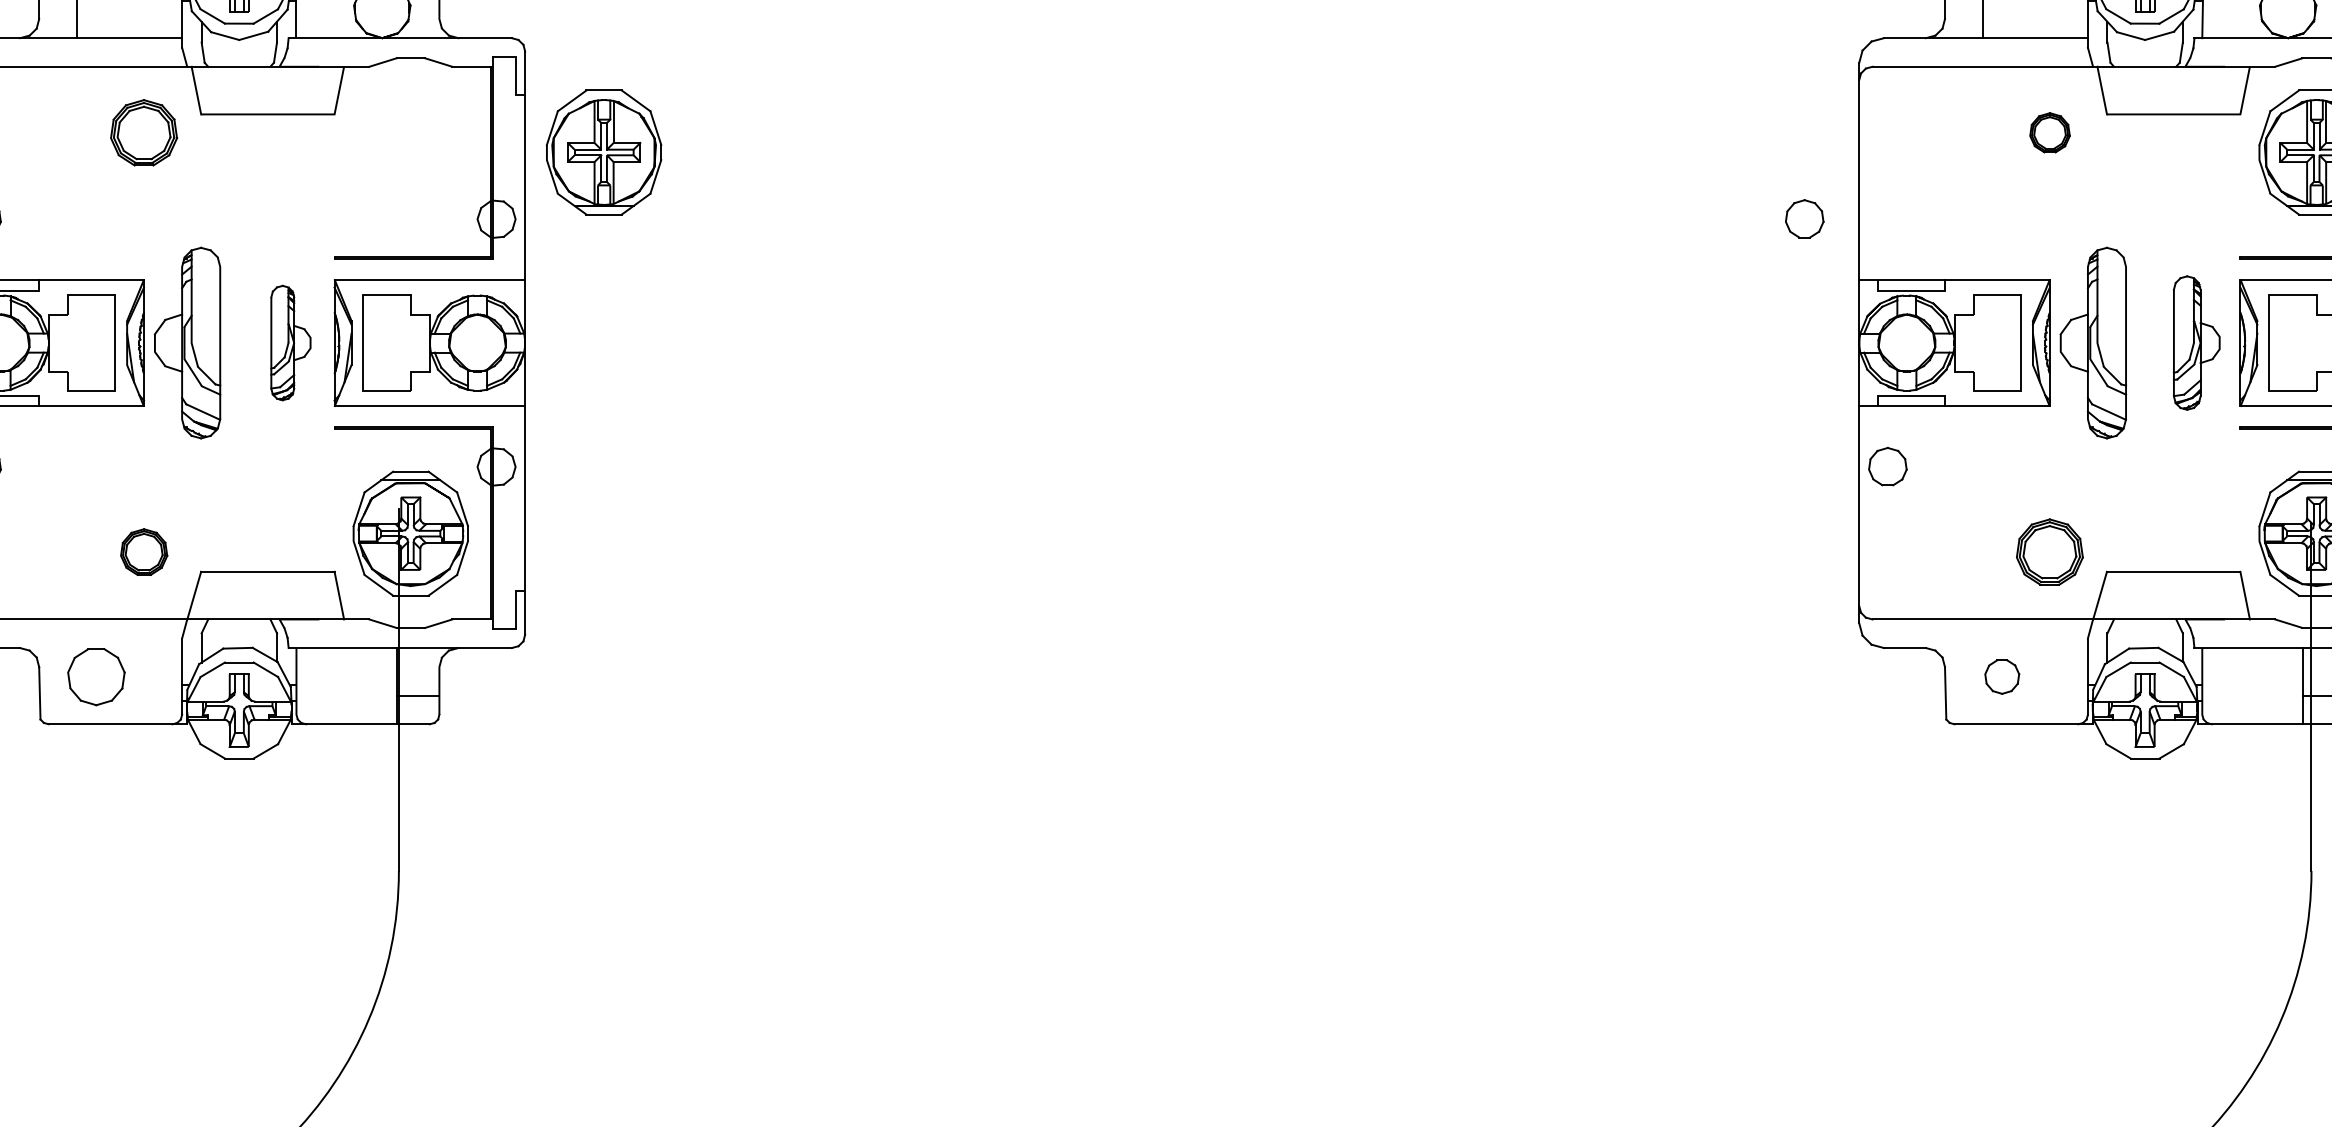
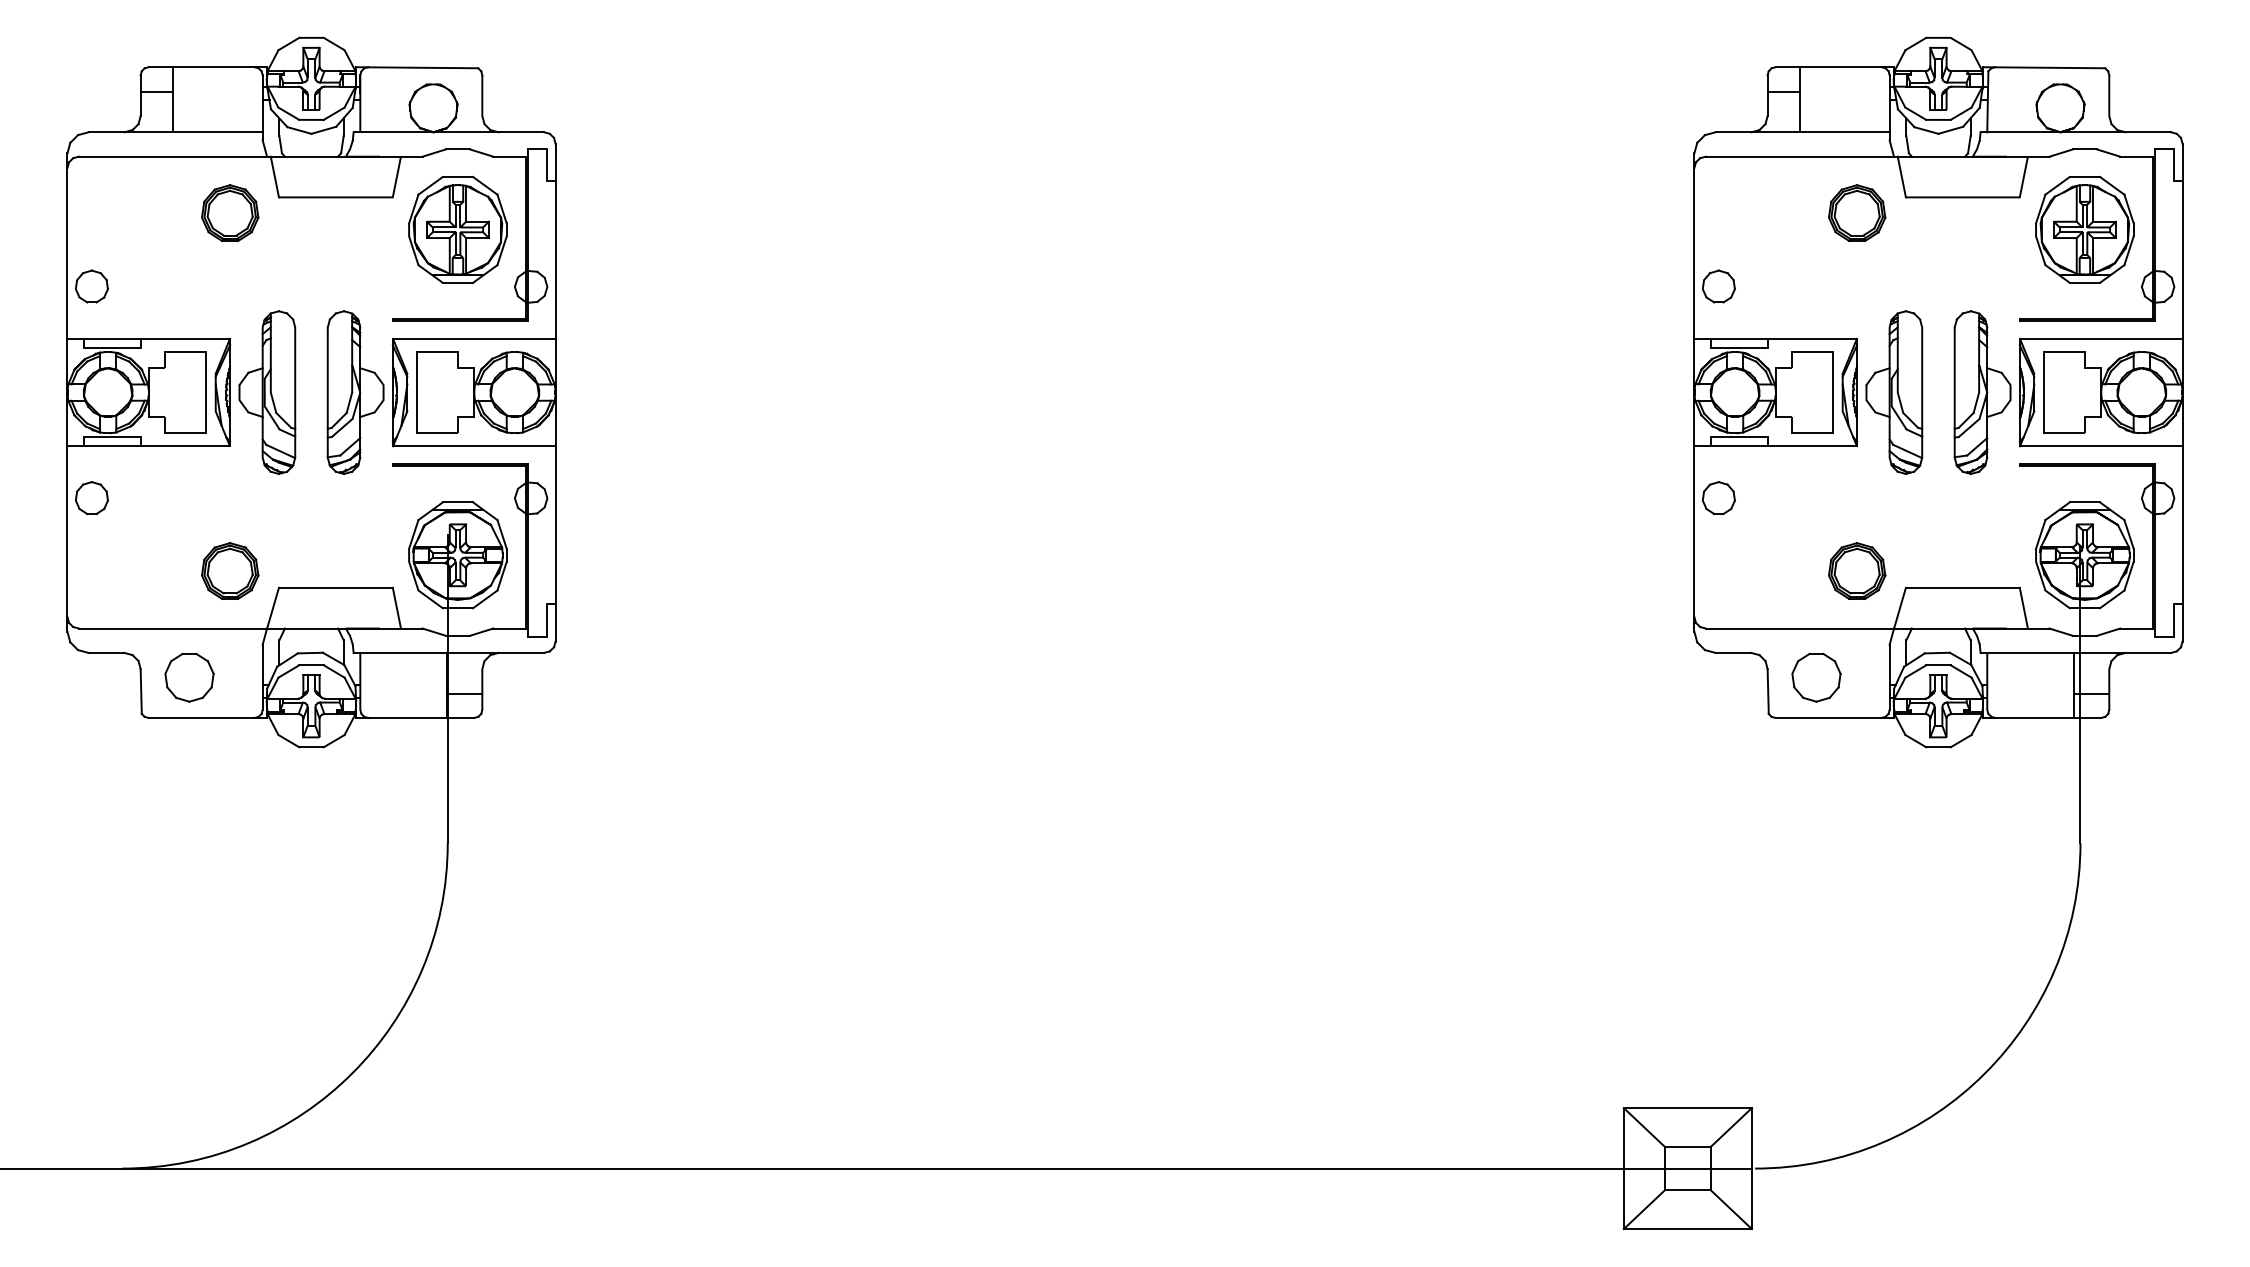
part: (2050, 132) -> (1857, 212), size x1.67
part: (603, 152) -> (457, 229), moved
part: (1804, 218) -> (1718, 286), moved
part: (290, 342) -> (355, 392), size x1.67
part: (2196, 342) -> (1982, 392), size x1.43
part: (144, 551) -> (230, 570), size x1.43
part: (2002, 676) -> (1816, 677), size x1.67

